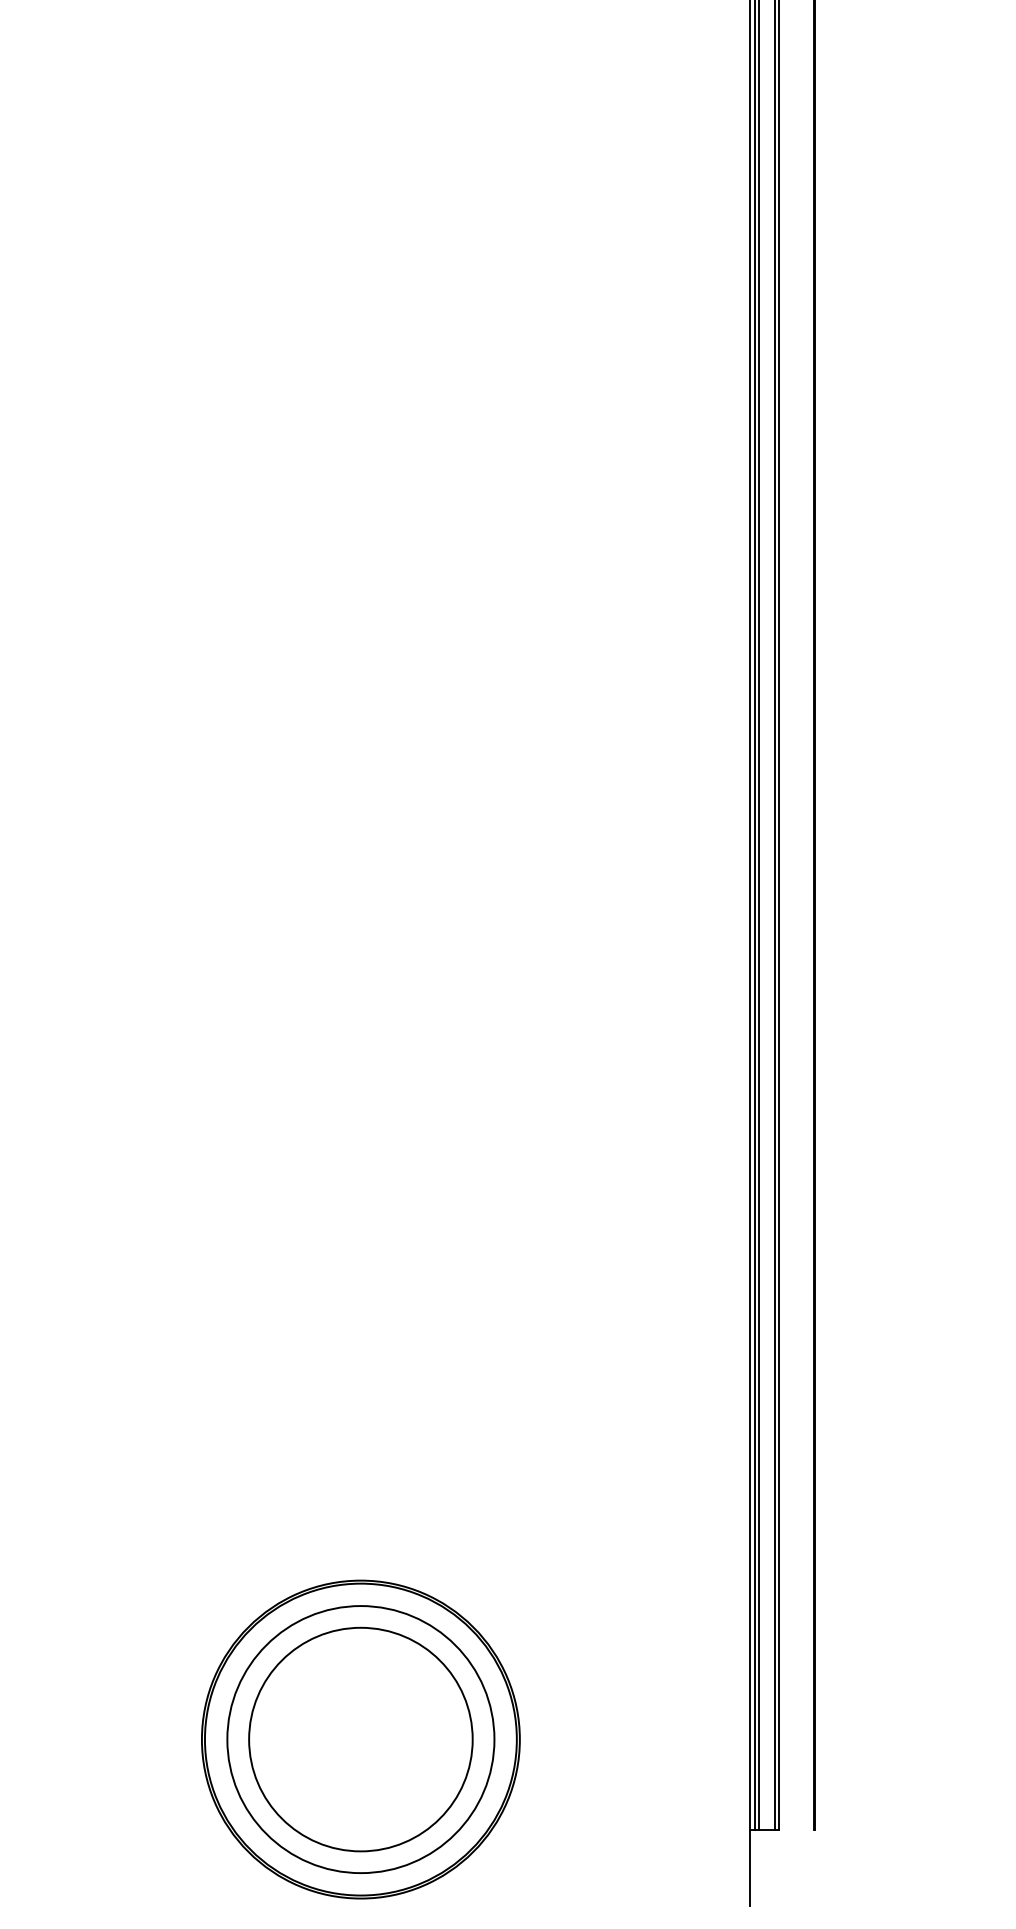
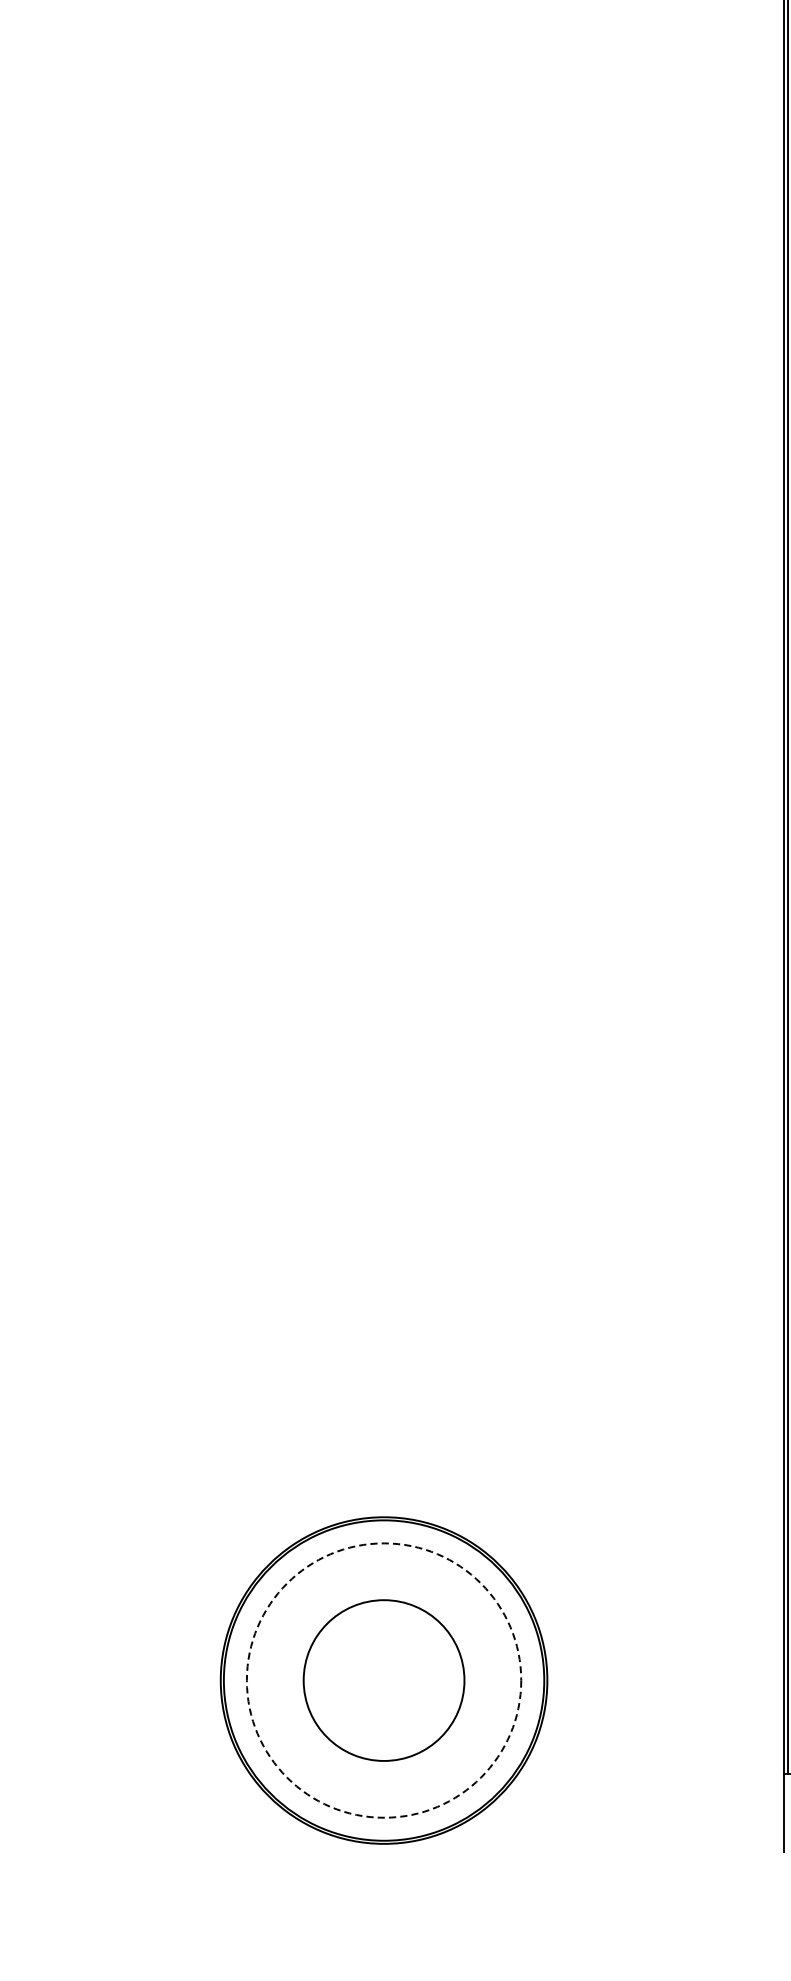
circle: (360, 1739) -> (383, 1680), size x0.7
circle: (360, 1739) -> (383, 1680), solid -> dashed

